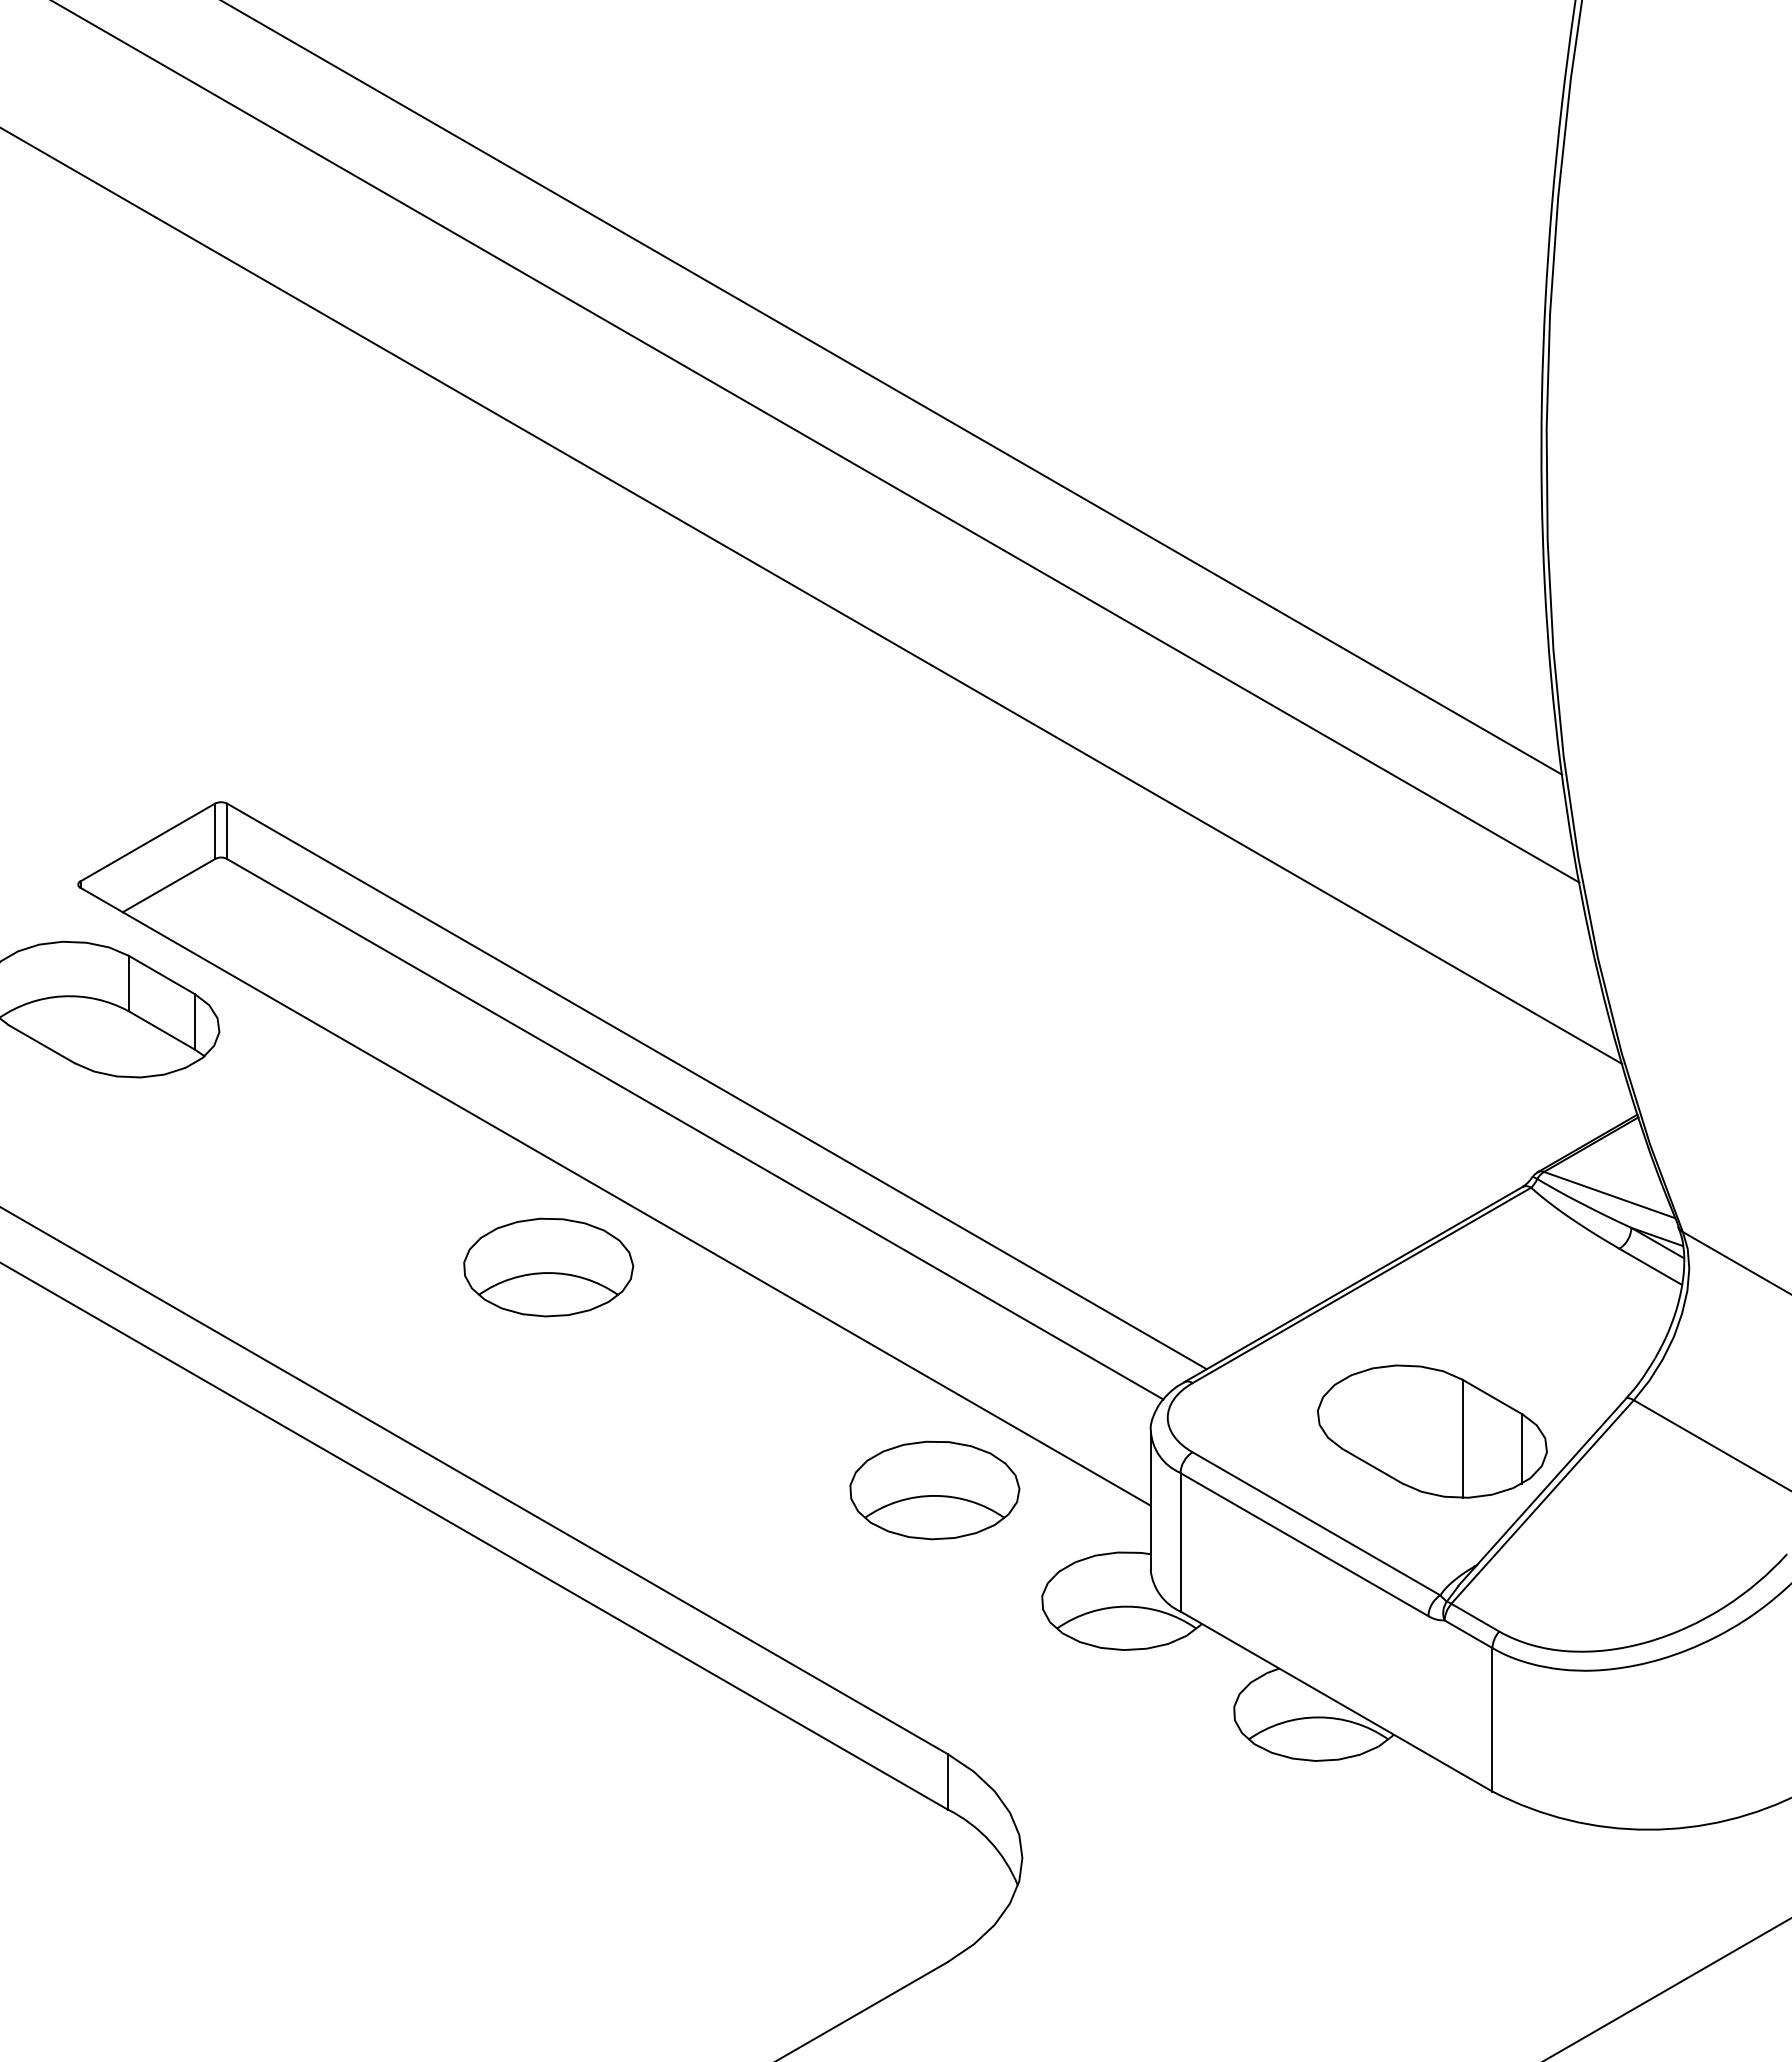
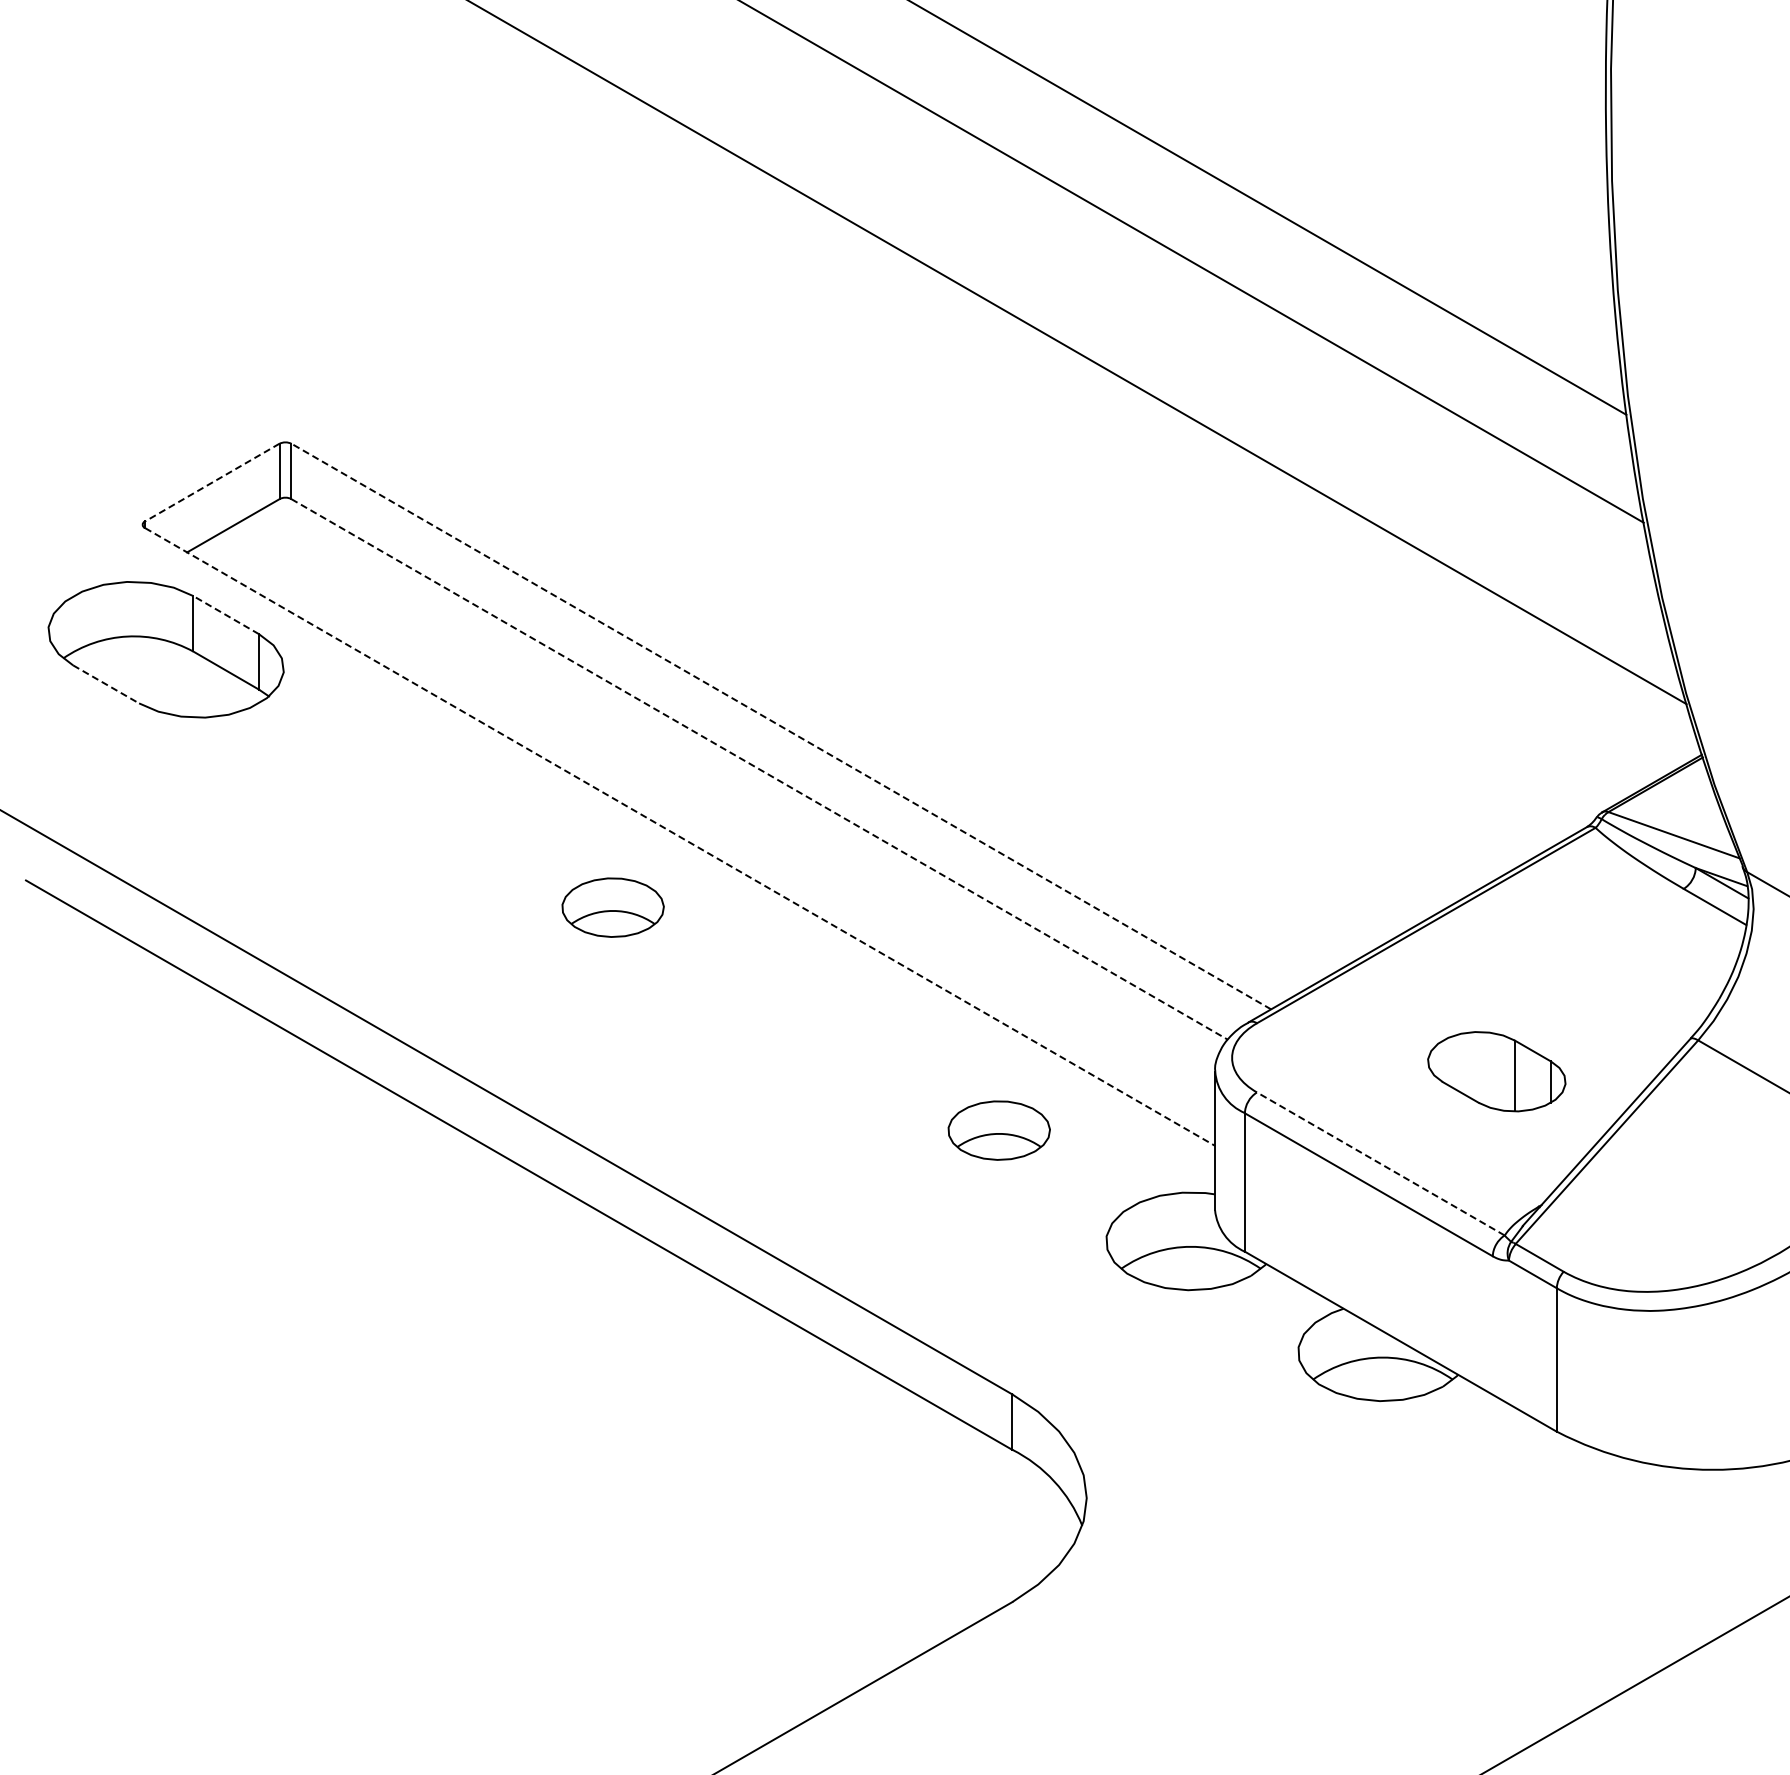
line: (148, 842) -> (212, 482), solid -> dashed
line: (161, 974) -> (225, 614), solid -> dashed
line: (42, 1044) -> (106, 684), solid -> dashed
line: (716, 1086) -> (780, 726), solid -> dashed
line: (695, 1129) -> (759, 769), solid -> dashed
line: (615, 1196) -> (679, 836), solid -> dashed
part: (548, 1267) -> (612, 907), size x0.6
part: (1432, 1431) -> (1496, 1071), size x0.6
part: (934, 1490) -> (998, 1130), size x0.6
line: (1316, 1523) -> (1380, 1163), solid -> dashed

